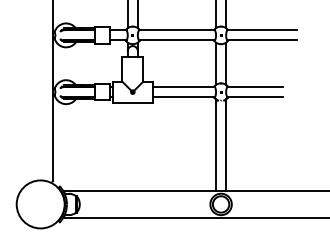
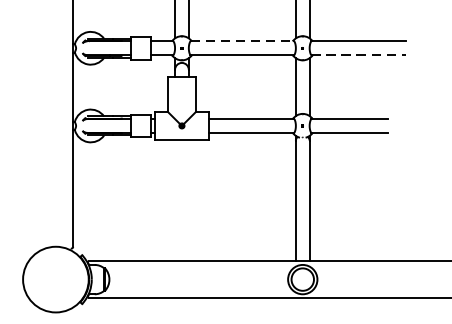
line: (176, 30) -> (241, 41), solid -> dashed
line: (262, 40) -> (359, 55), solid -> dashed

